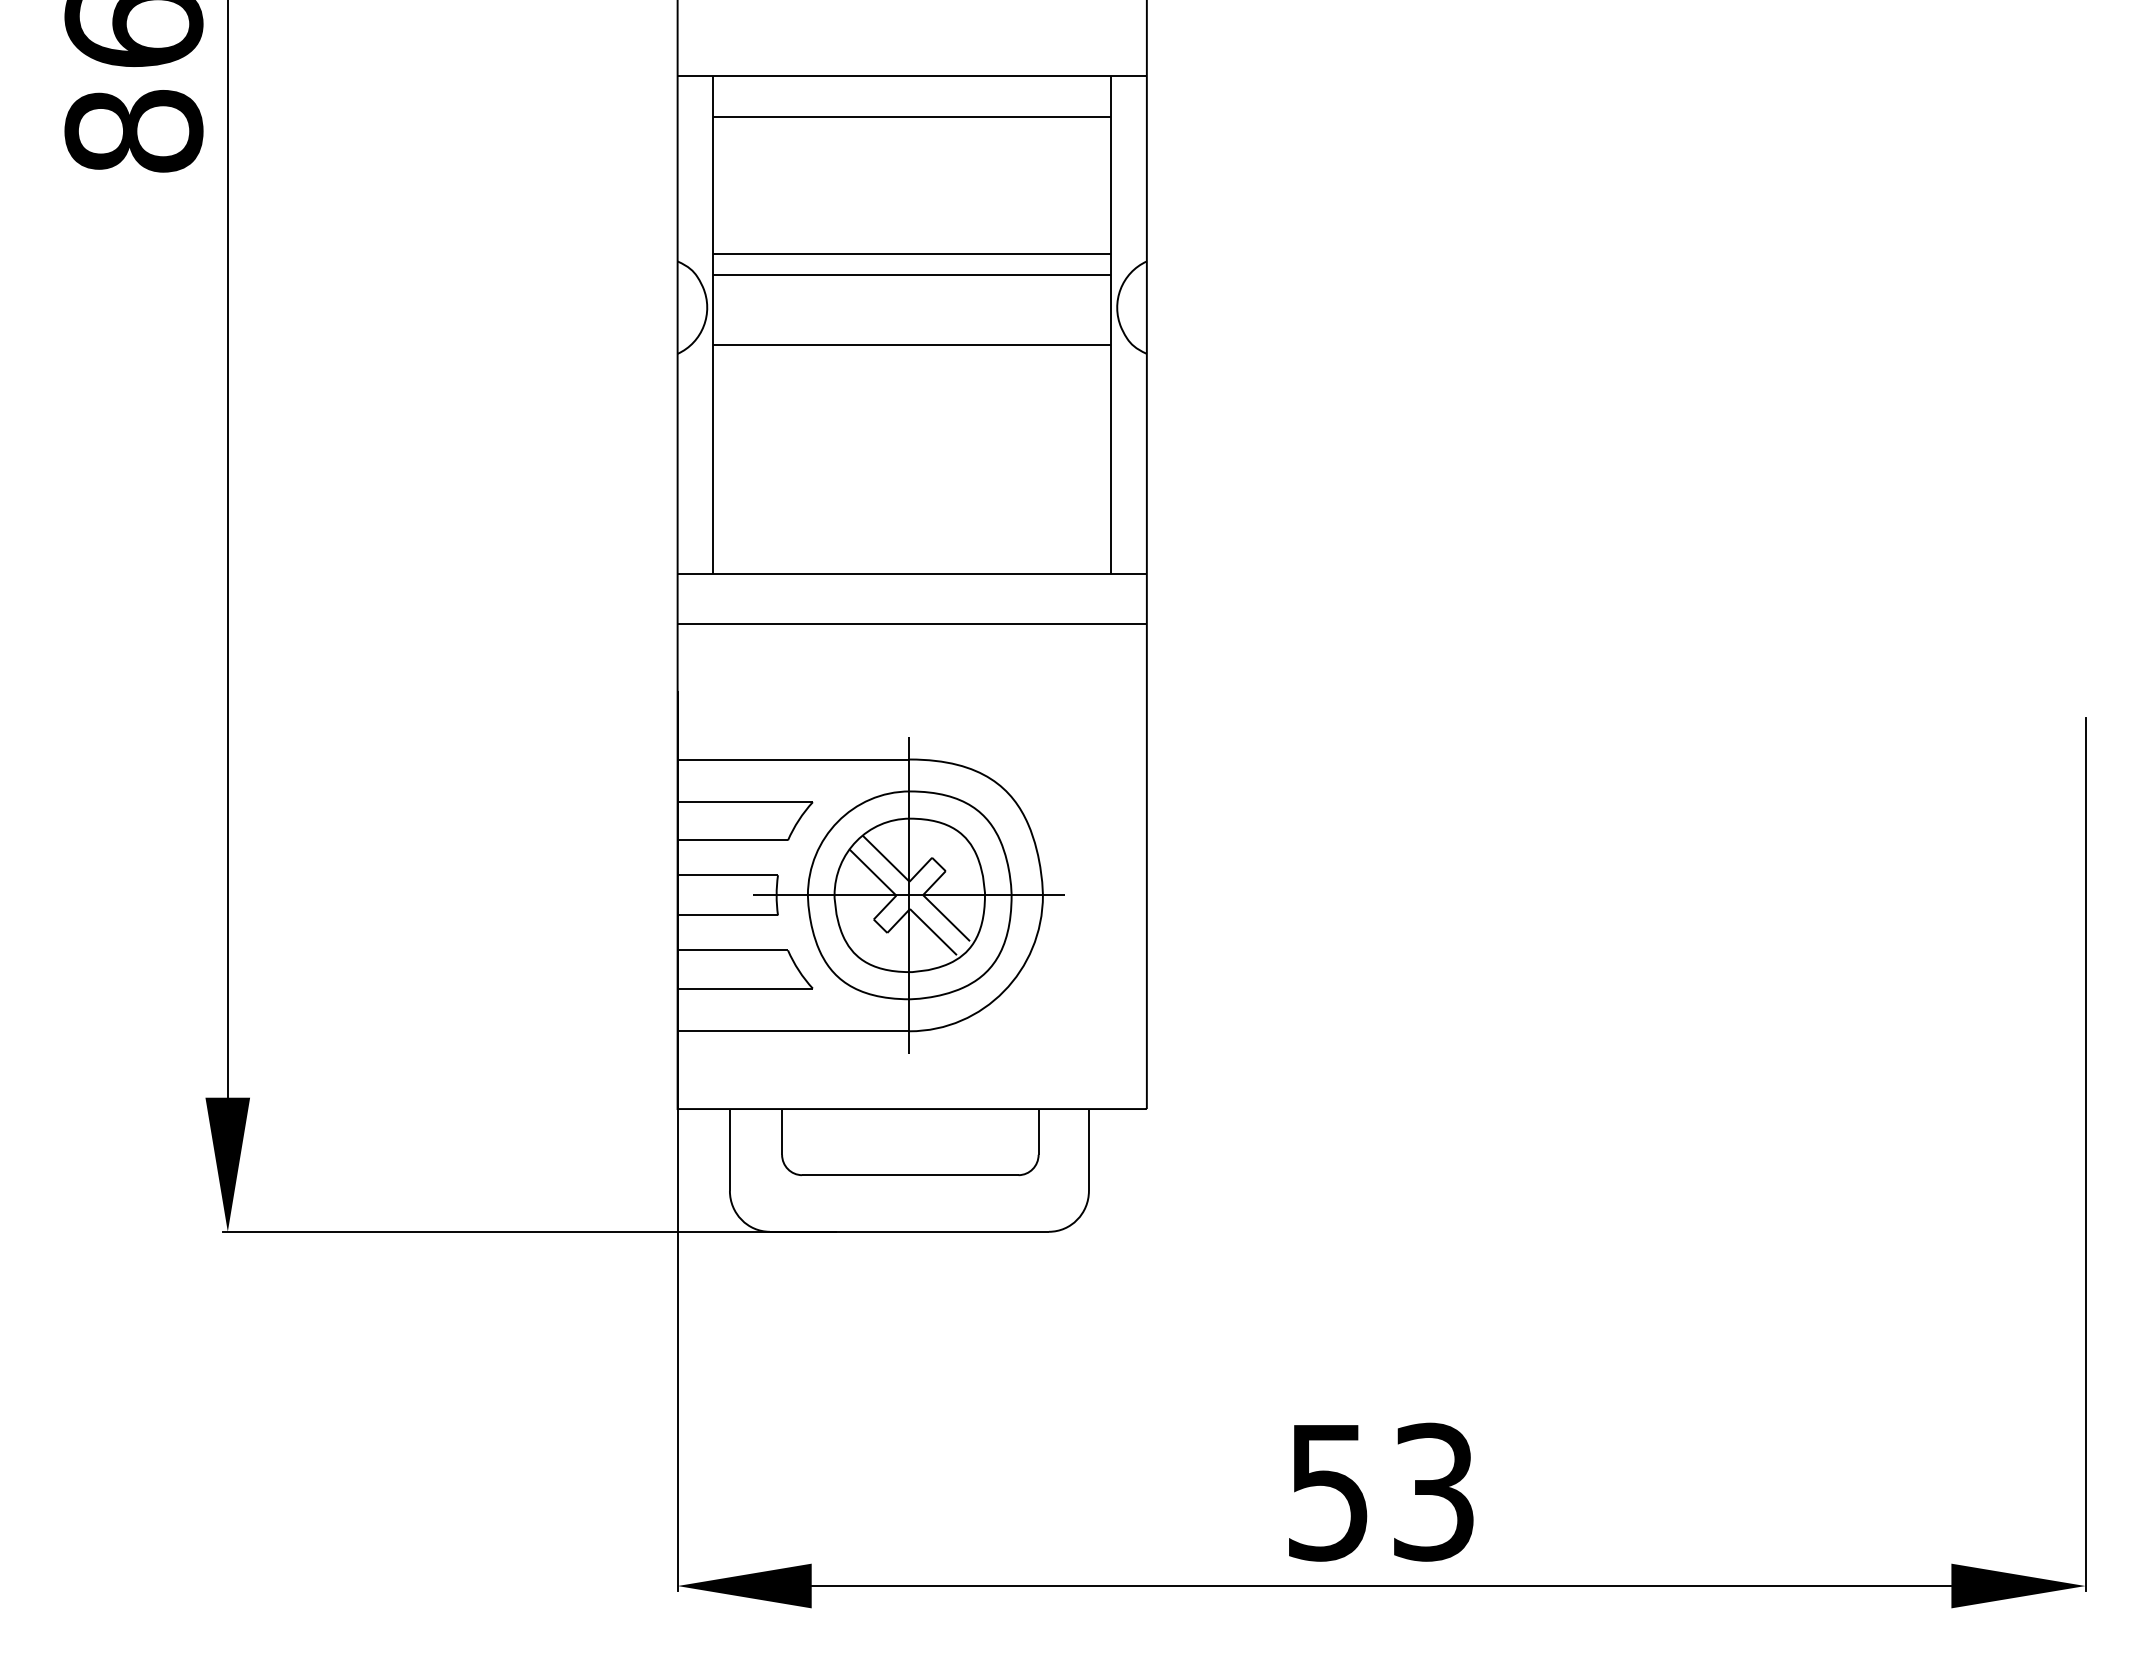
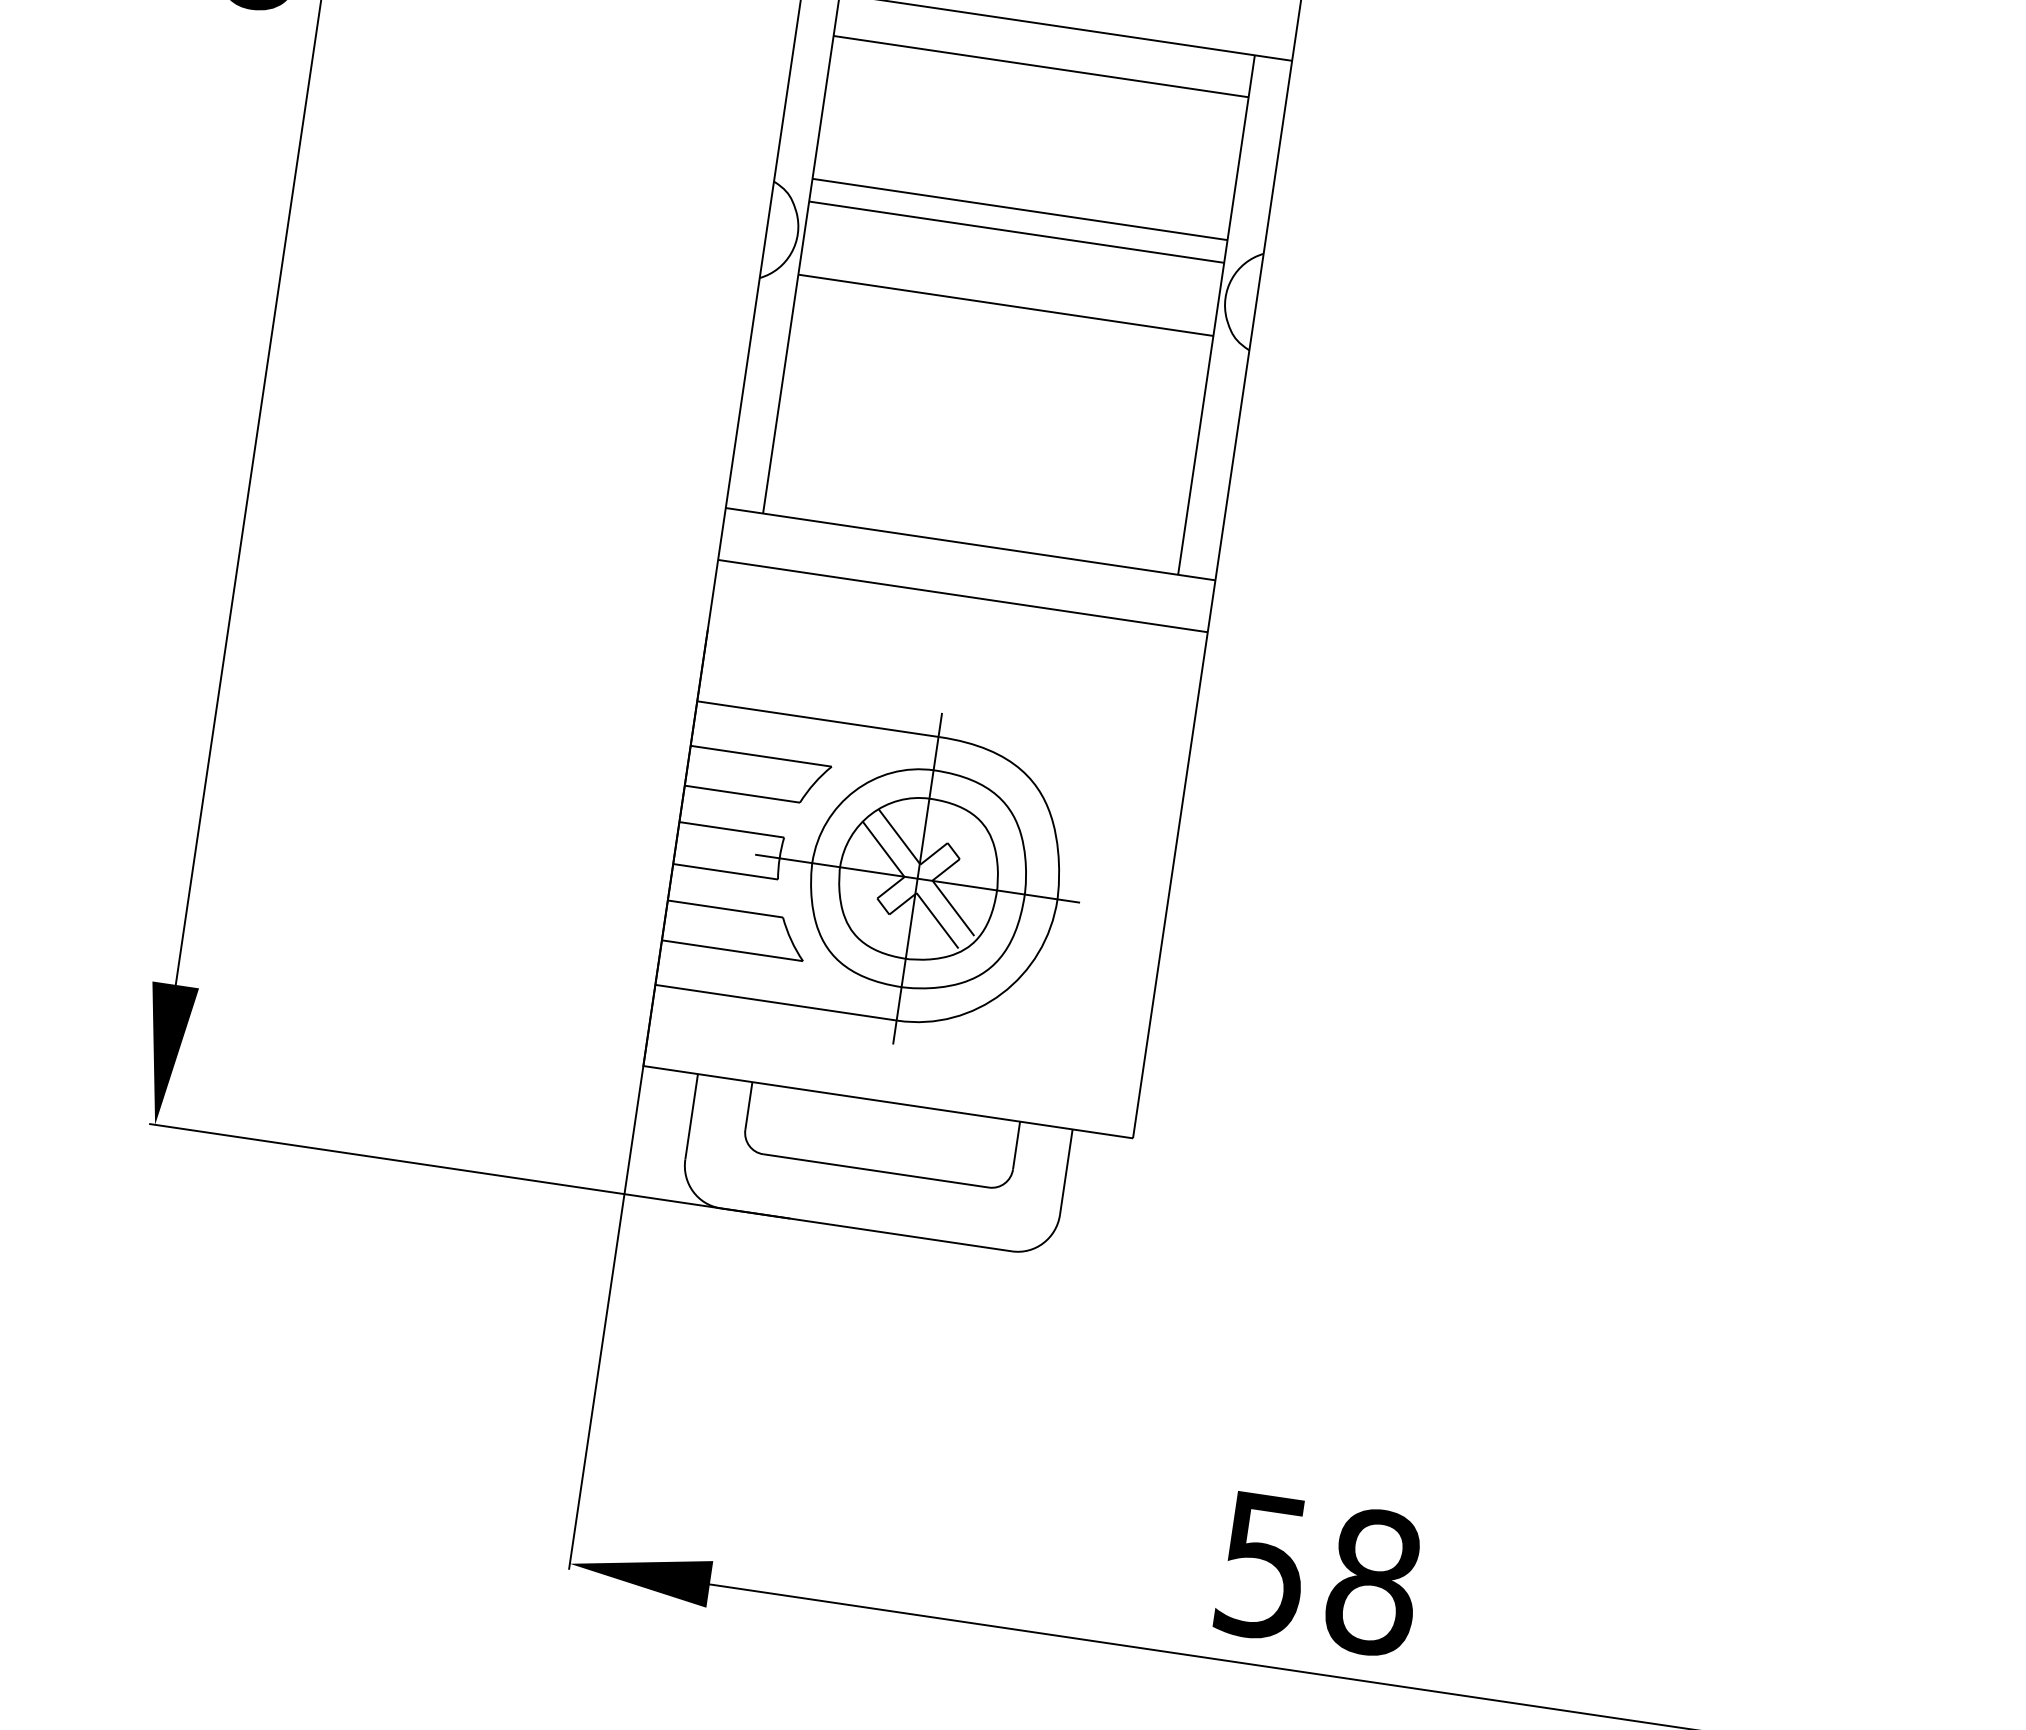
text: (1433, 1491) -> (1373, 1581), 53 -> 58

